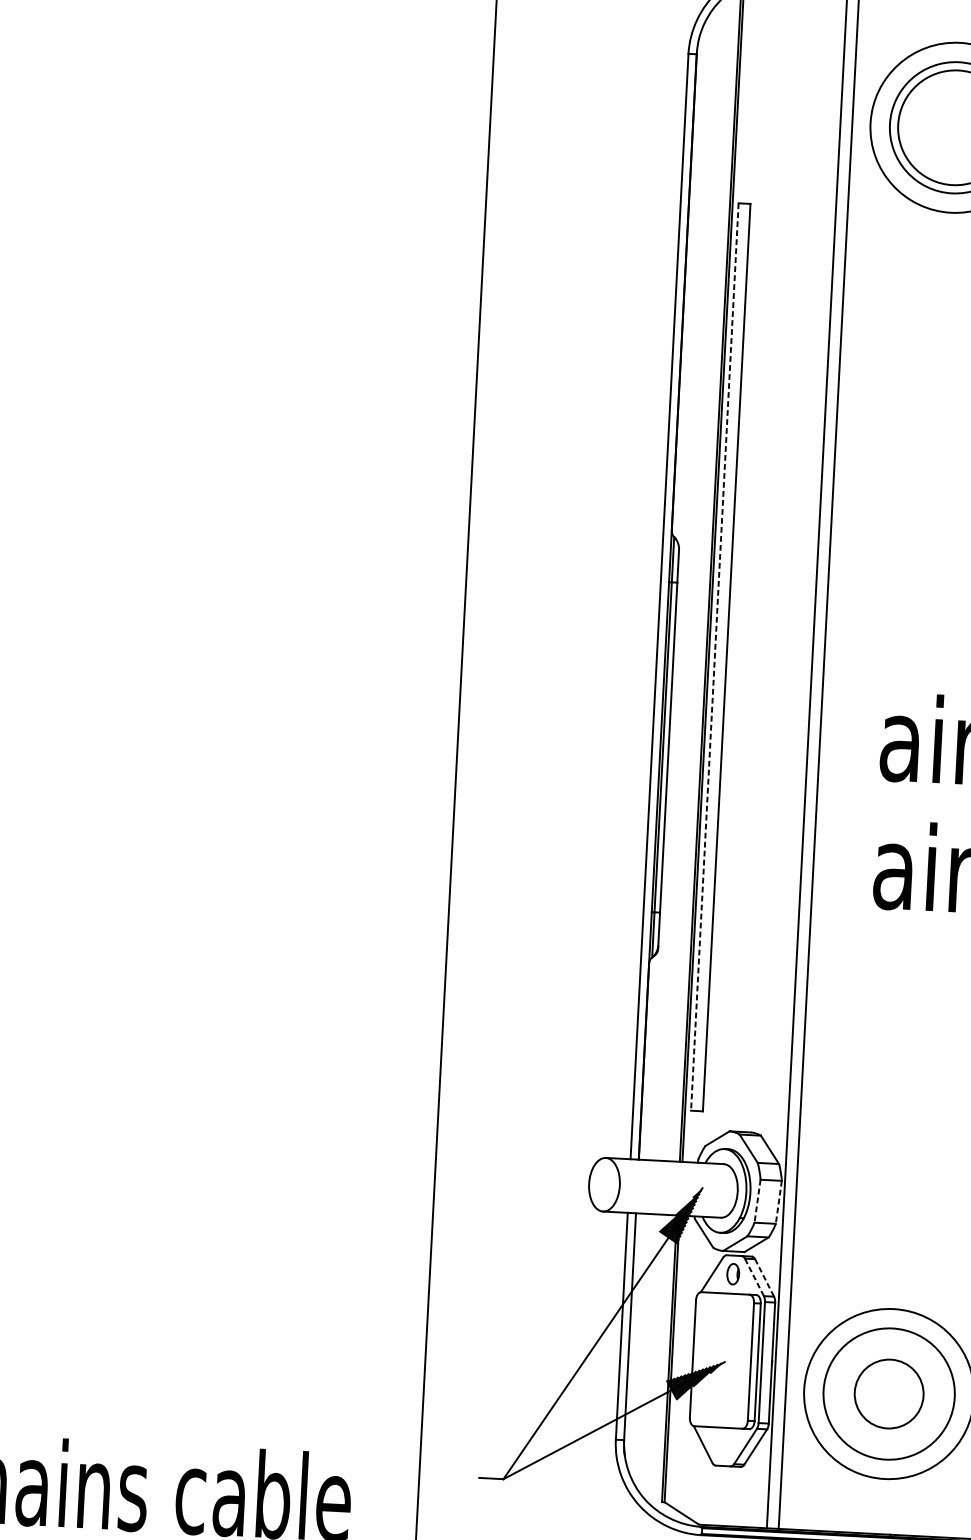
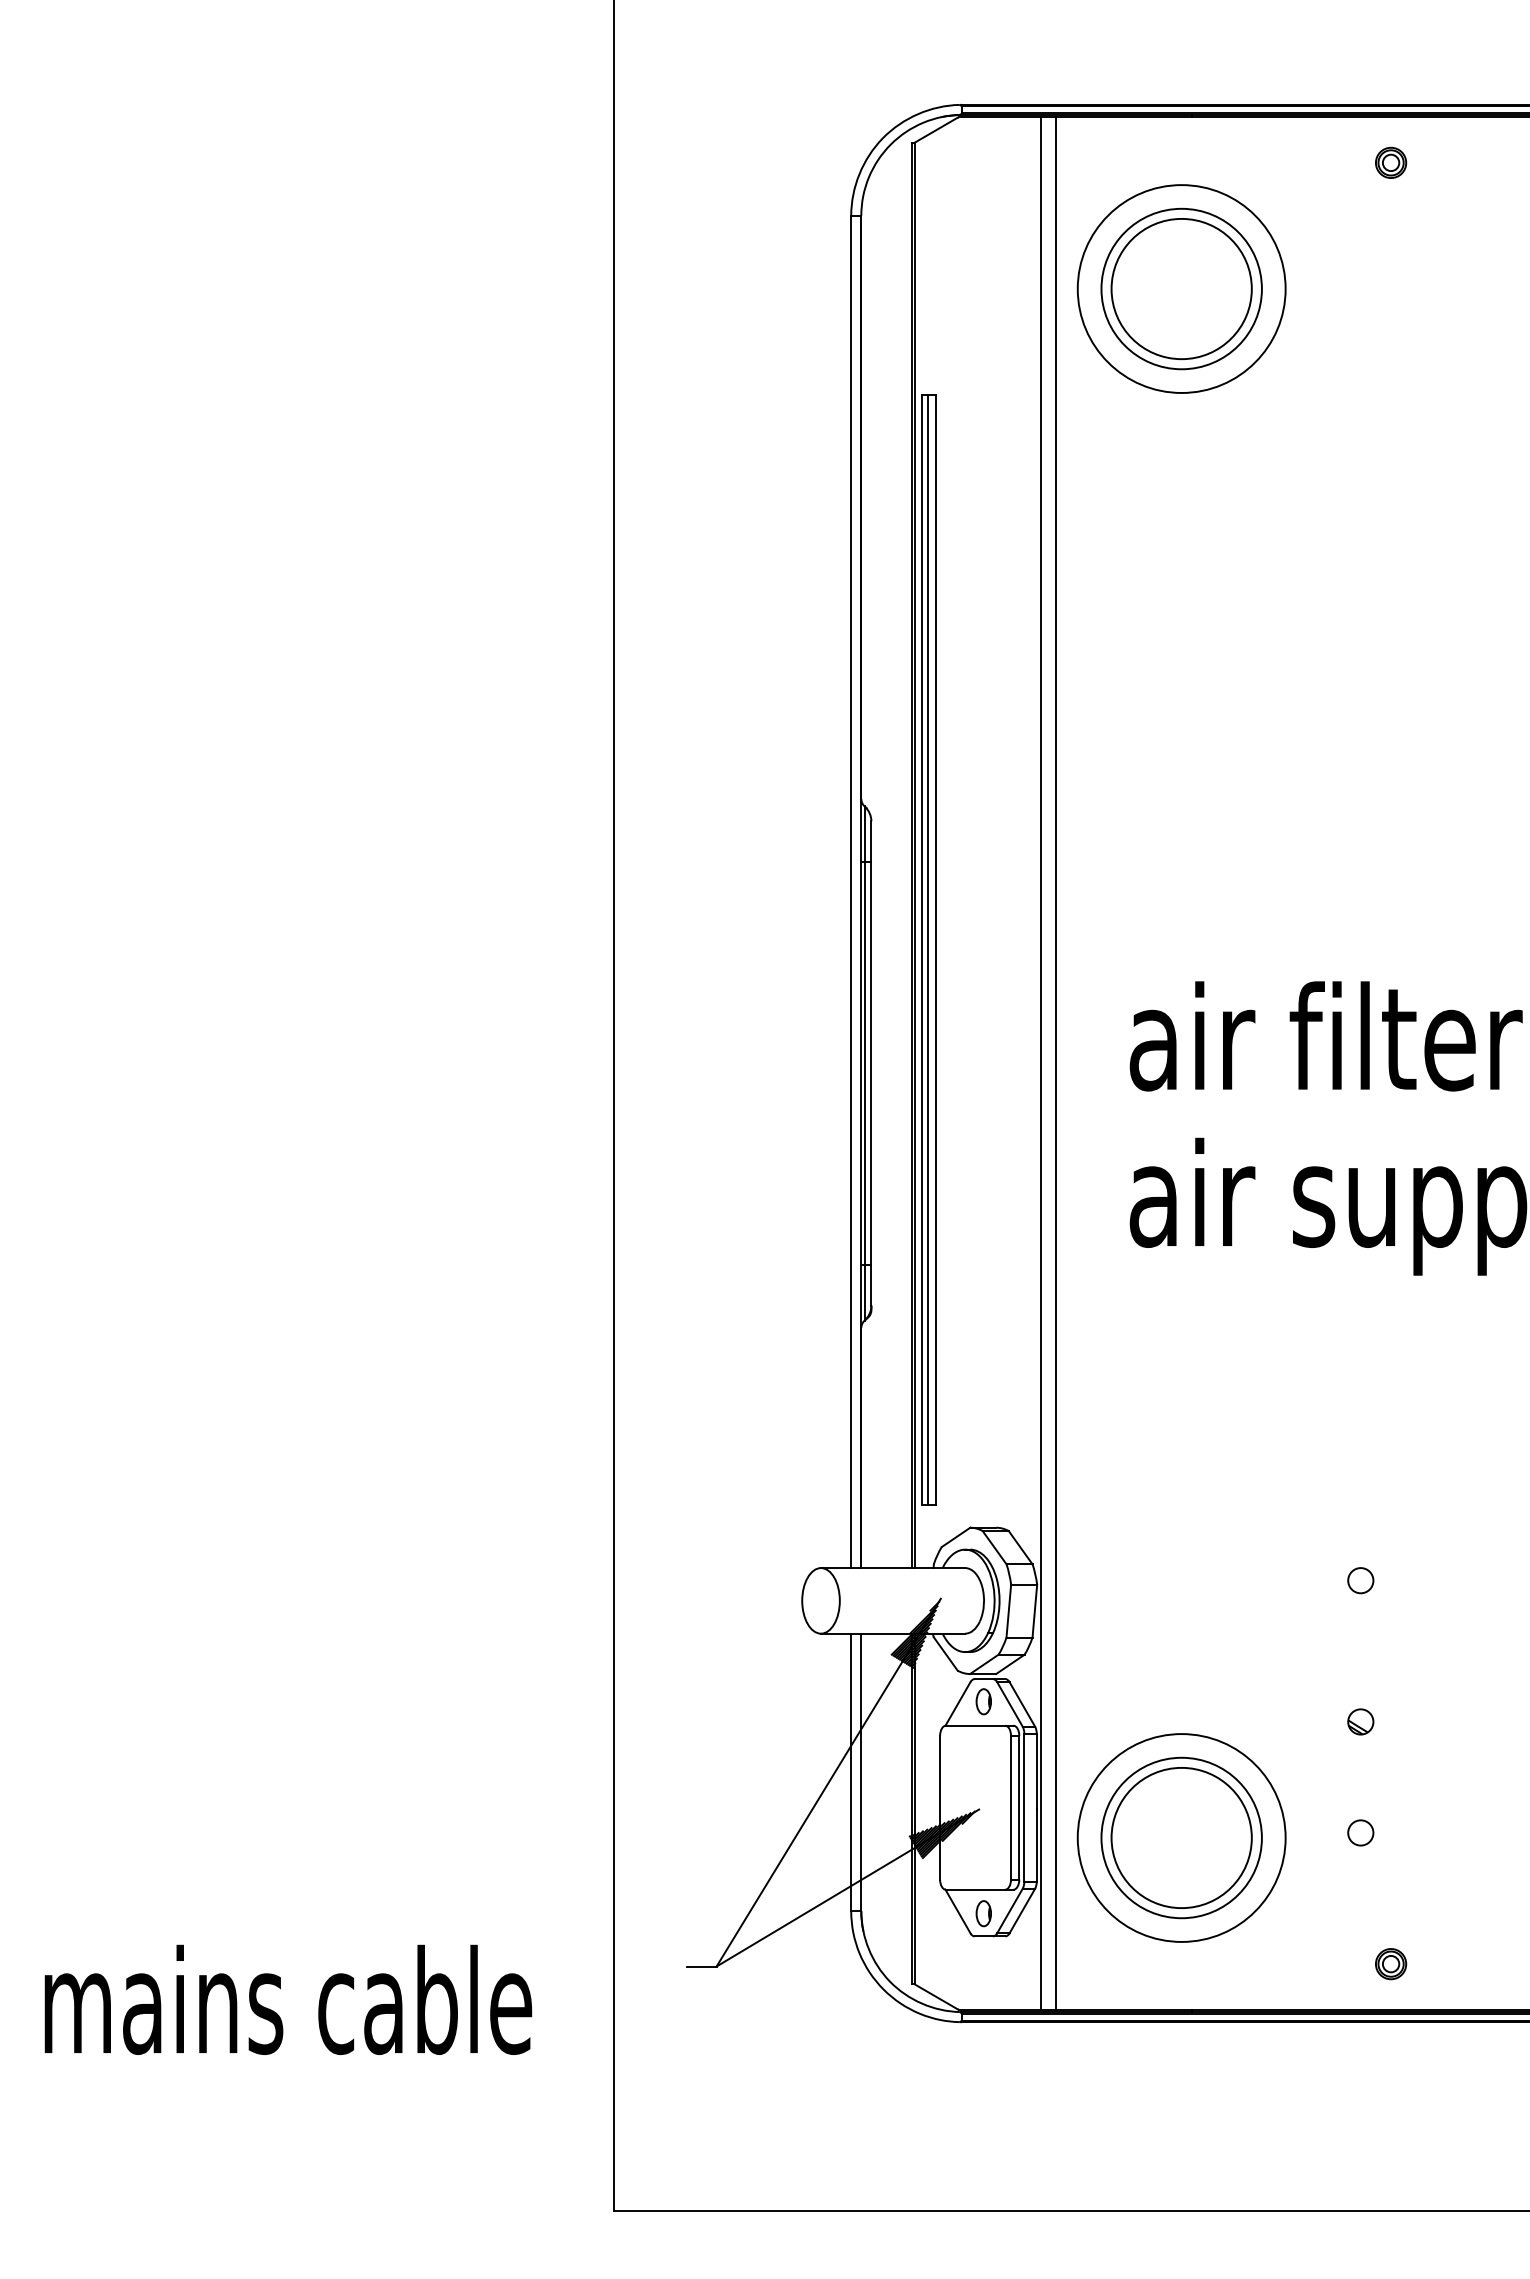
line: (714, 657) -> (921, 950), dashed -> solid
line: (720, 657) -> (928, 950), added
line: (757, 1201) -> (1008, 1611), dashed -> solid
line: (778, 1202) -> (1034, 1611), dashed -> solid
line: (754, 1277) -> (1009, 1704), dashed -> solid
line: (764, 1278) -> (1022, 1704), dashed -> solid
circle: (889, 1393) -> (1181, 1837), size x1.67
part: (723, 1447) -> (983, 1913), added

